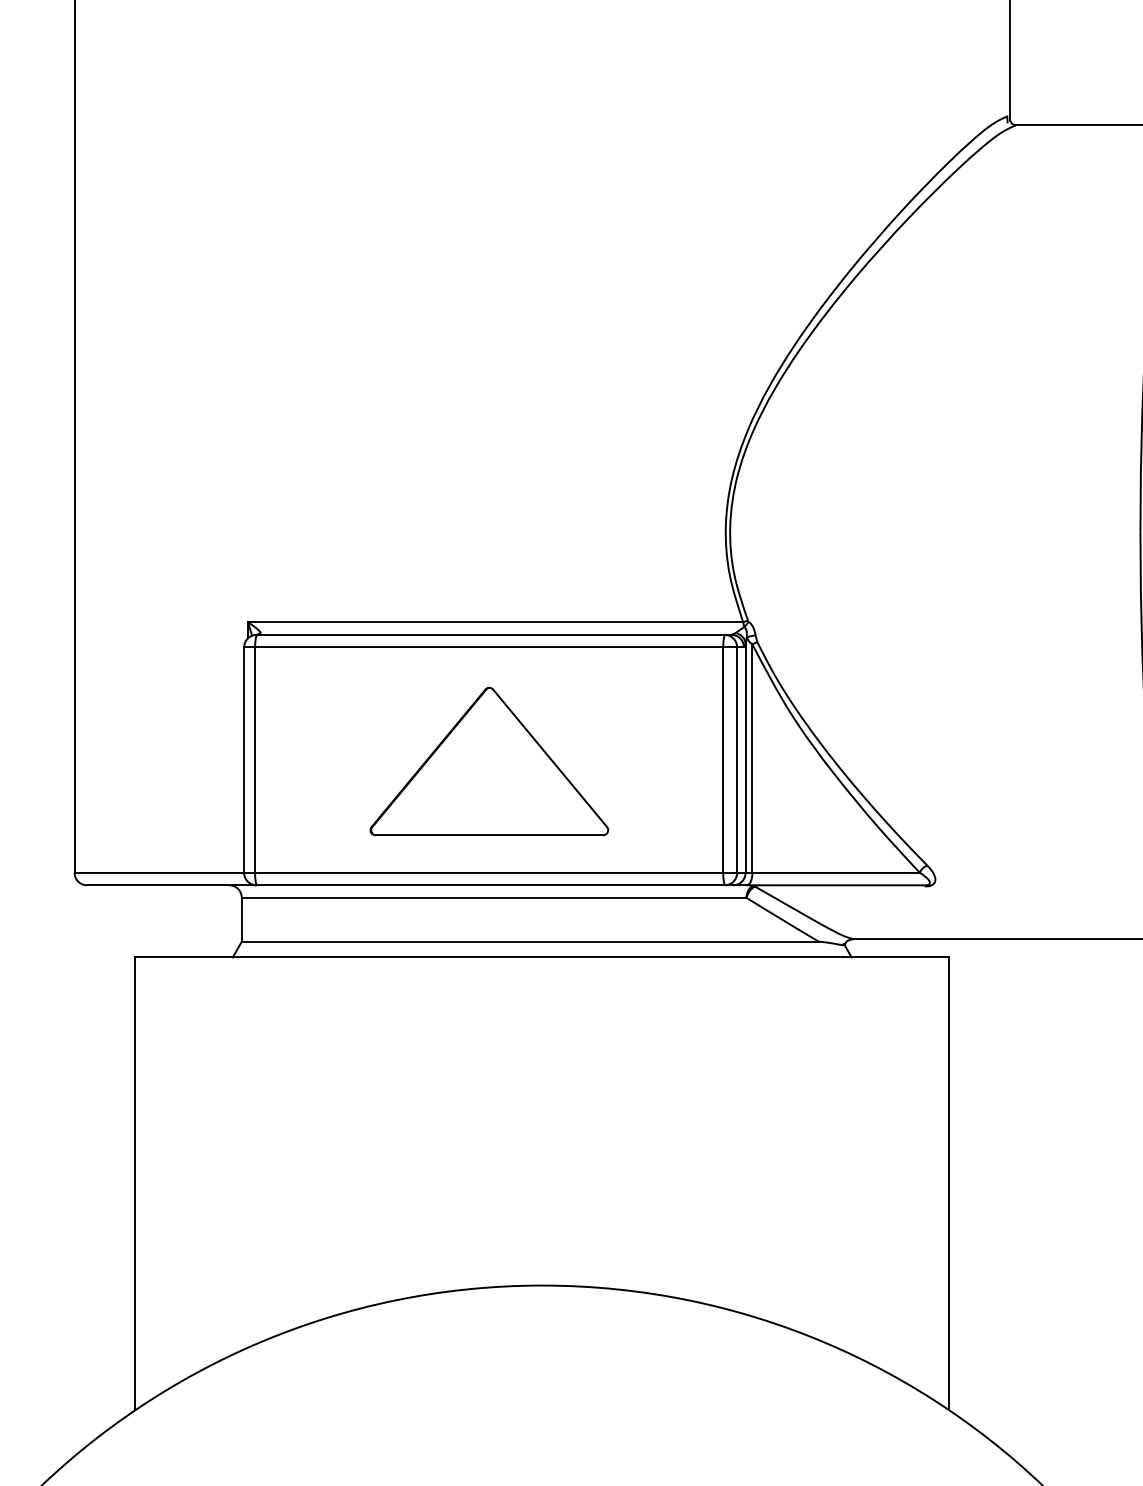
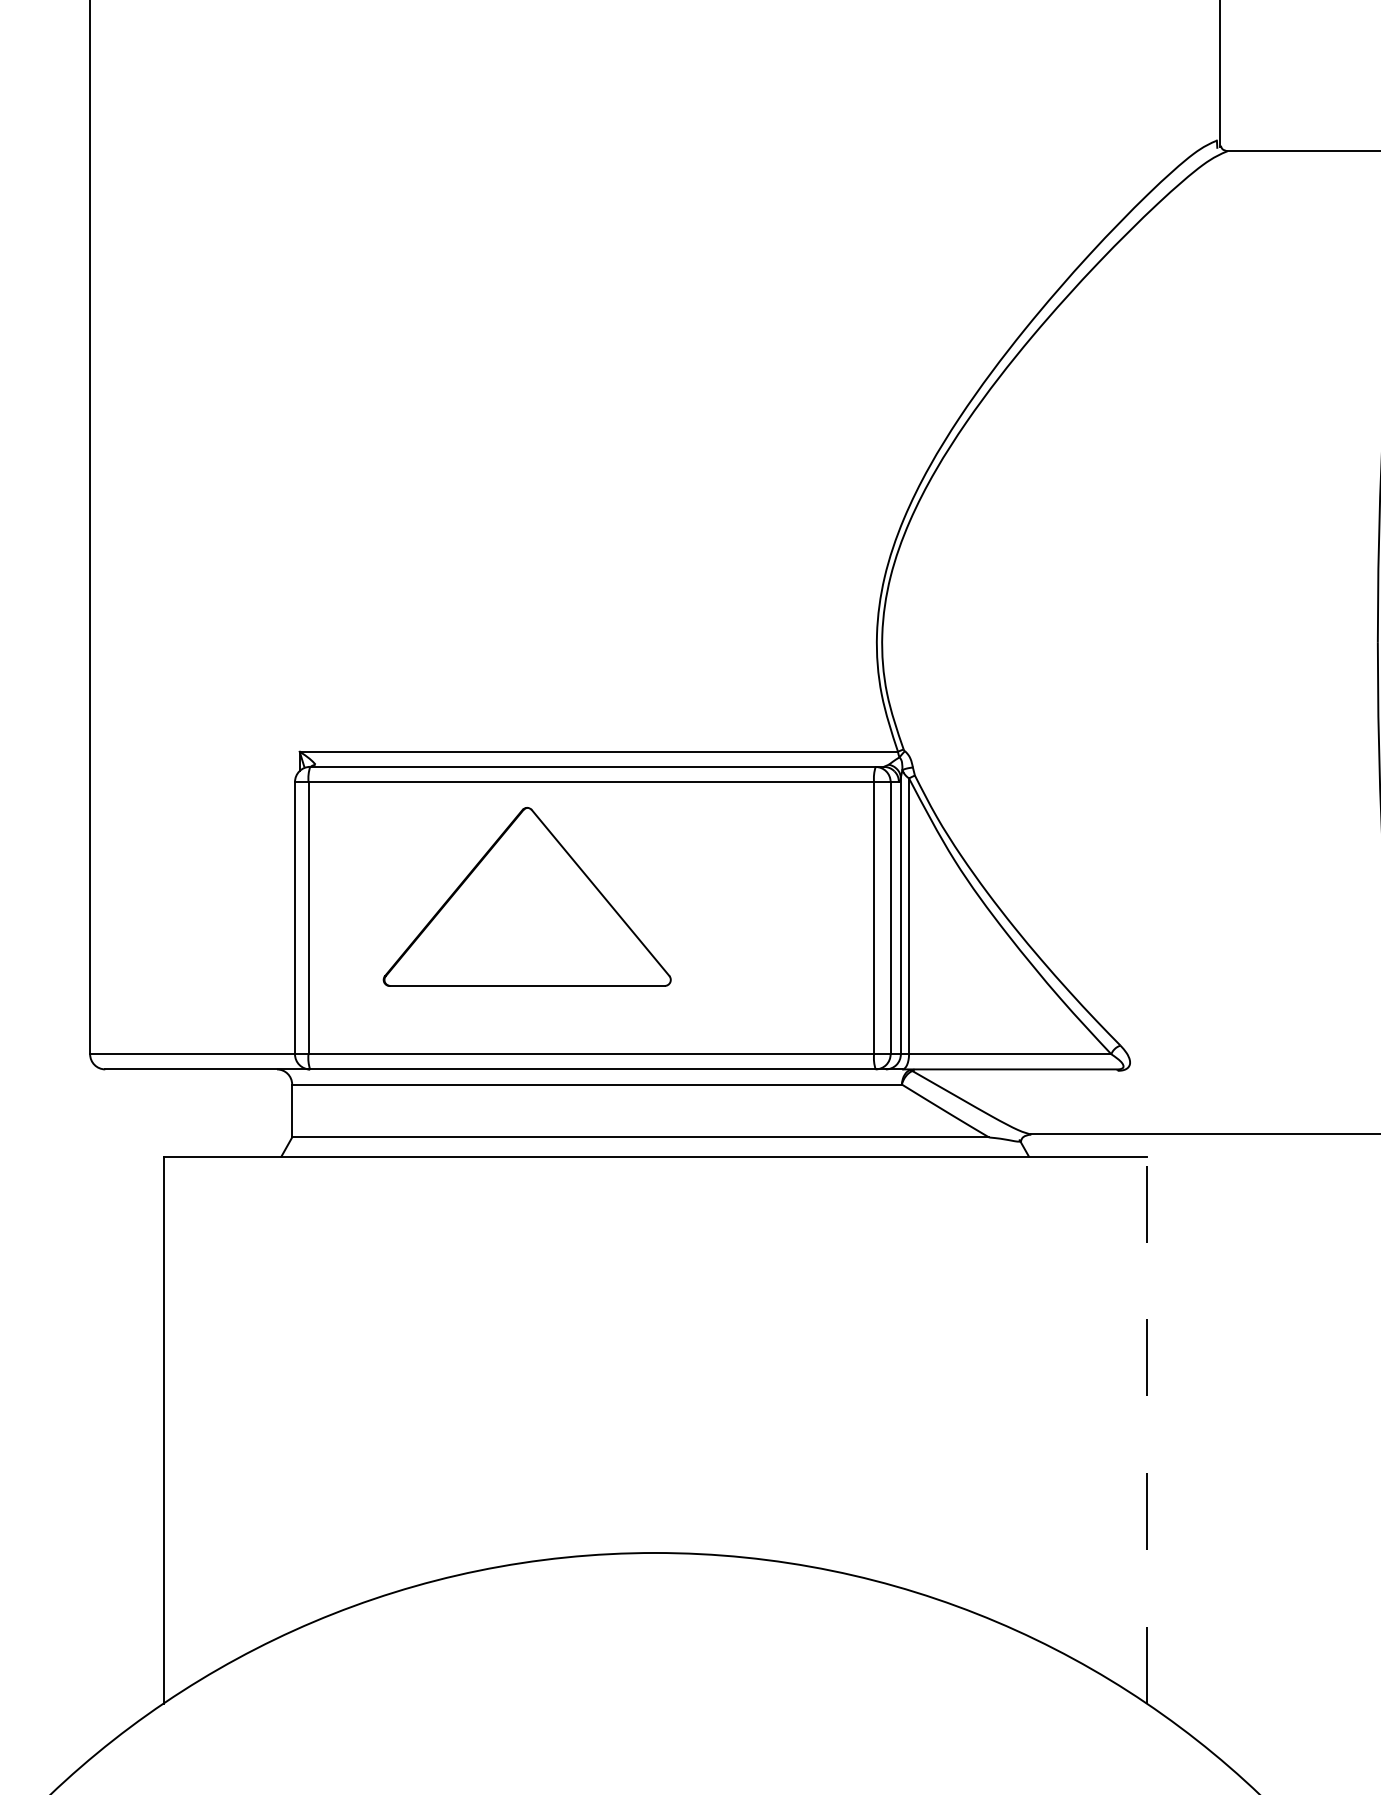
part: (489, 761) -> (527, 896), moved
line: (949, 1183) -> (1147, 1429), solid -> dashed

